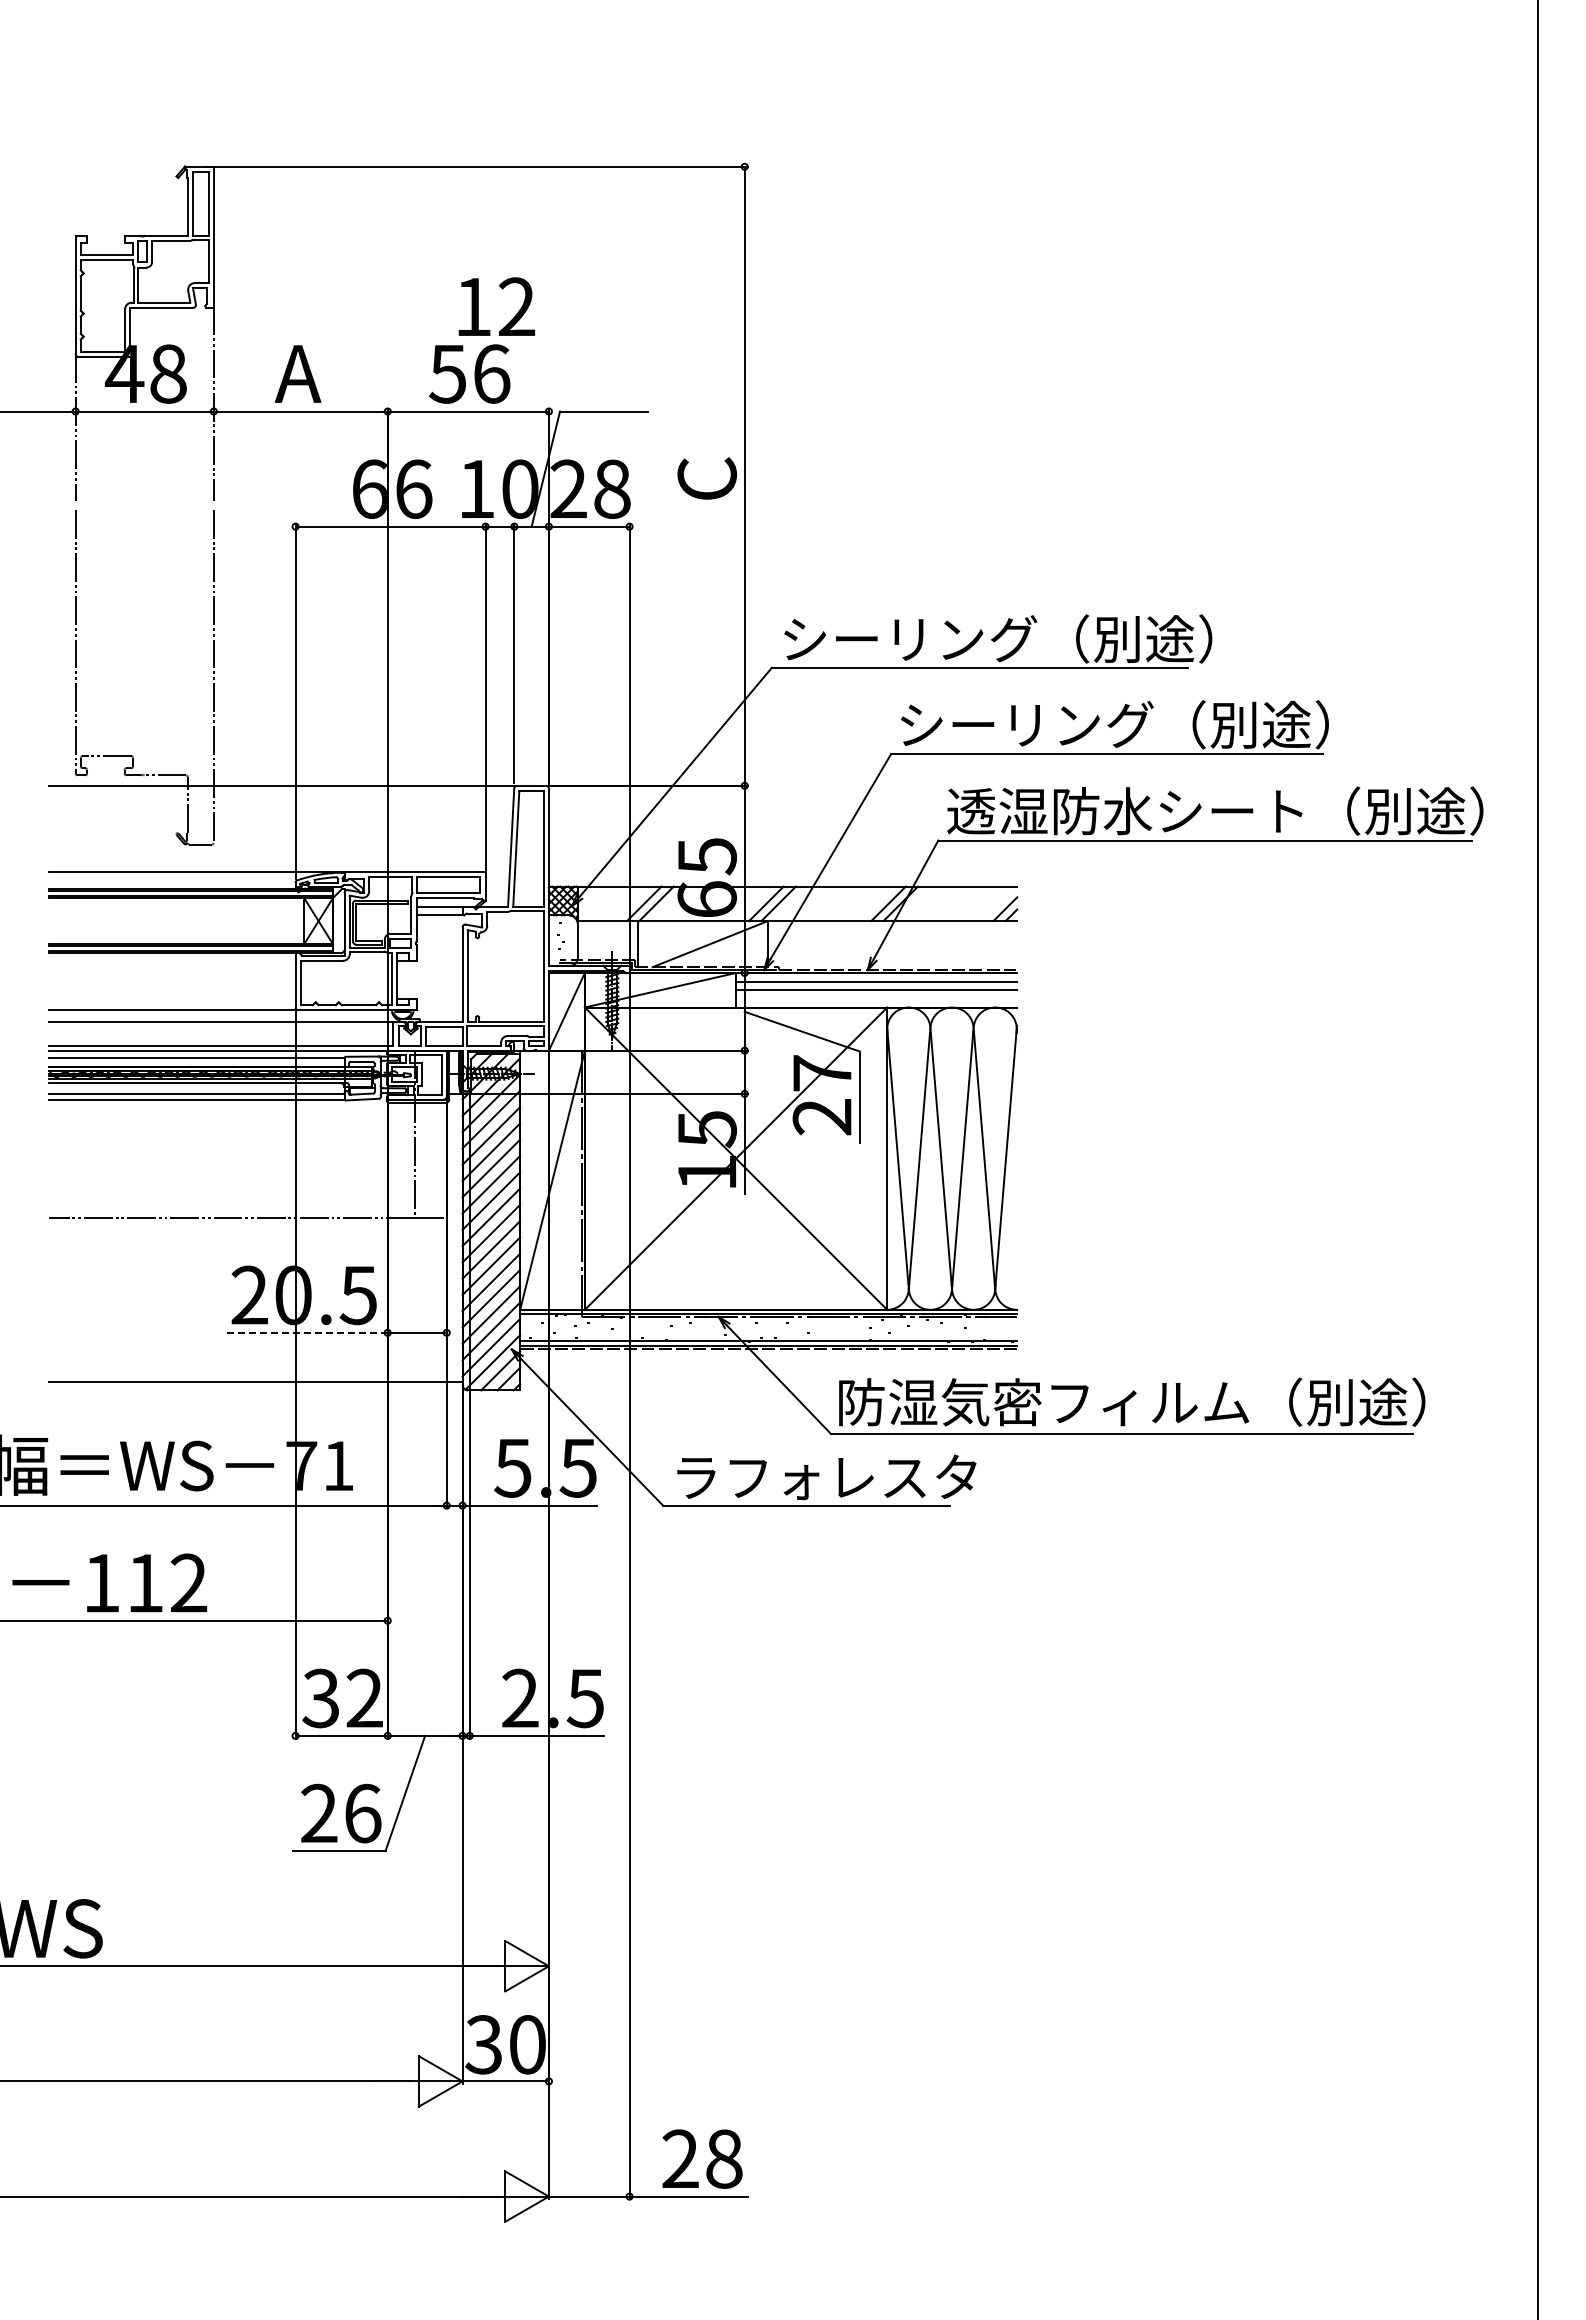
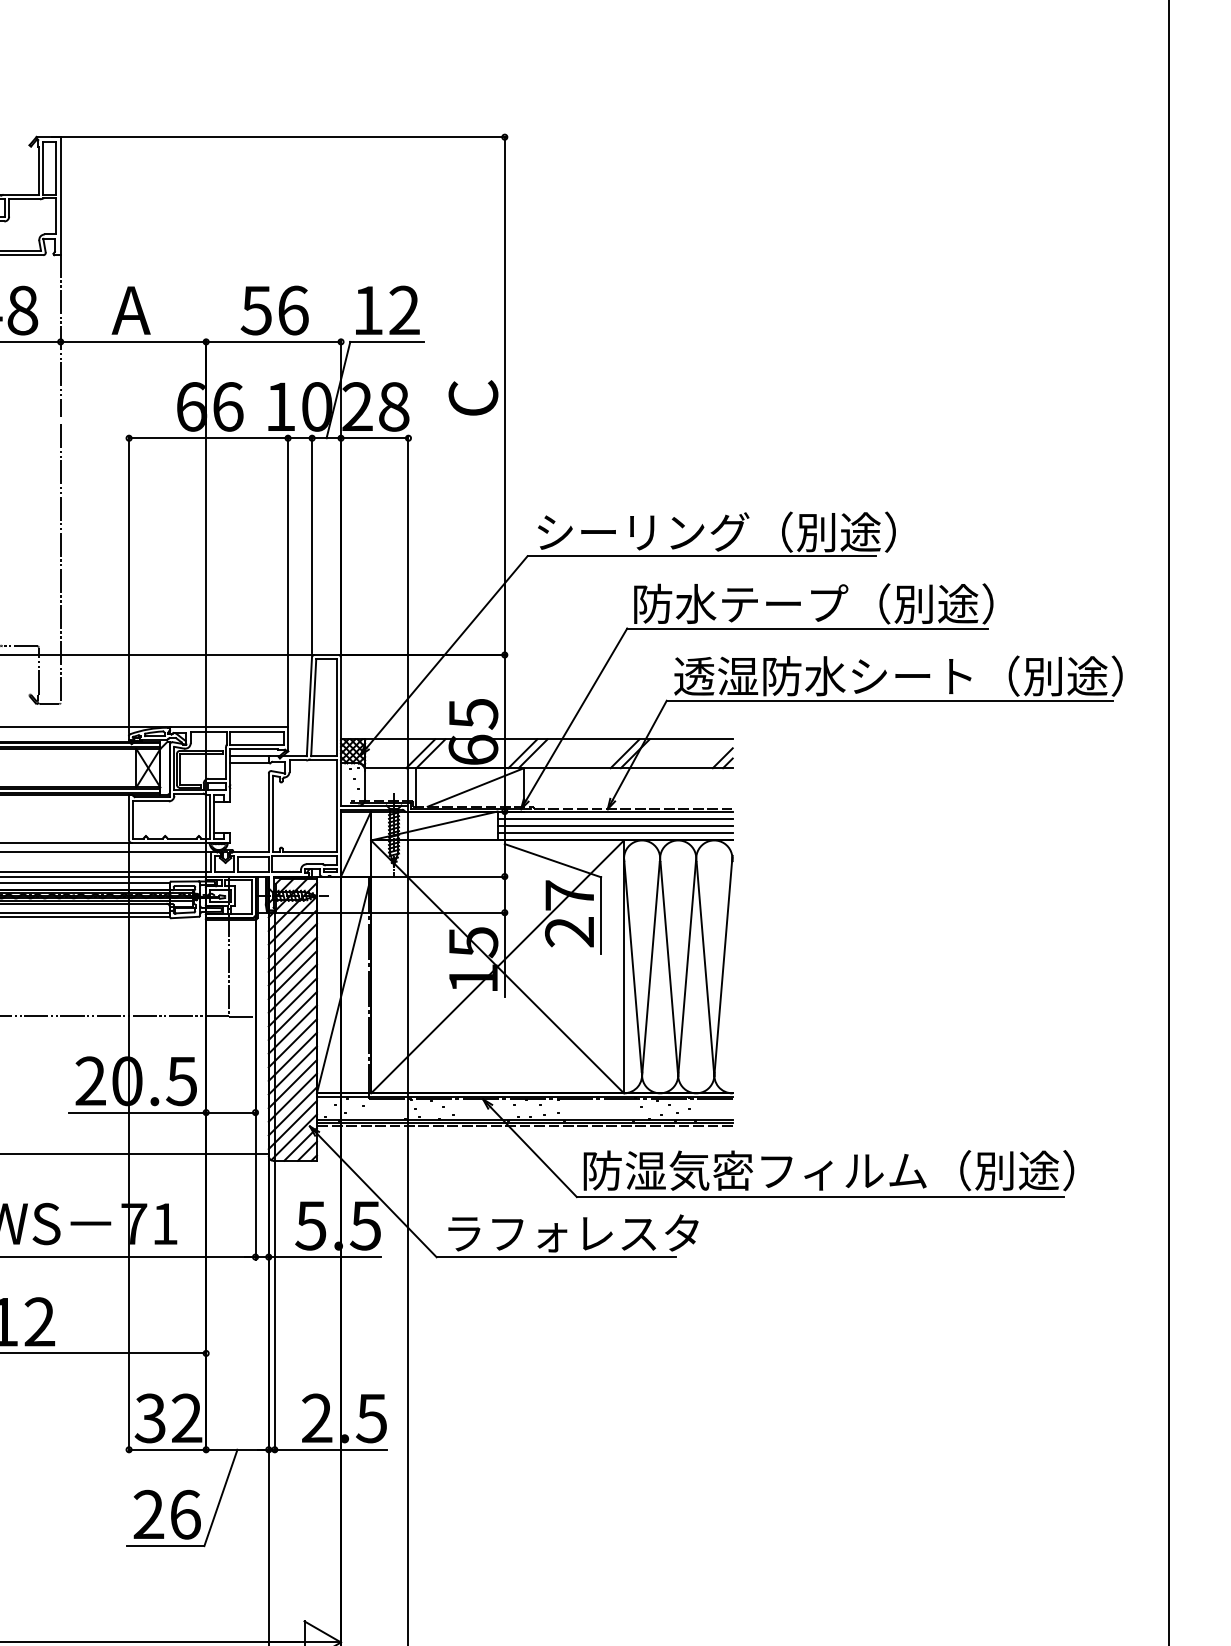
text: (496, 306) -> (387, 310), moved
text: (1027, 724) -> (741, 603), シーリング（別途） -> 防水テープ（別途）
line: (876, 998) -> (615, 832), added
line: (305, 1332) -> (137, 1112), dashed -> solid

